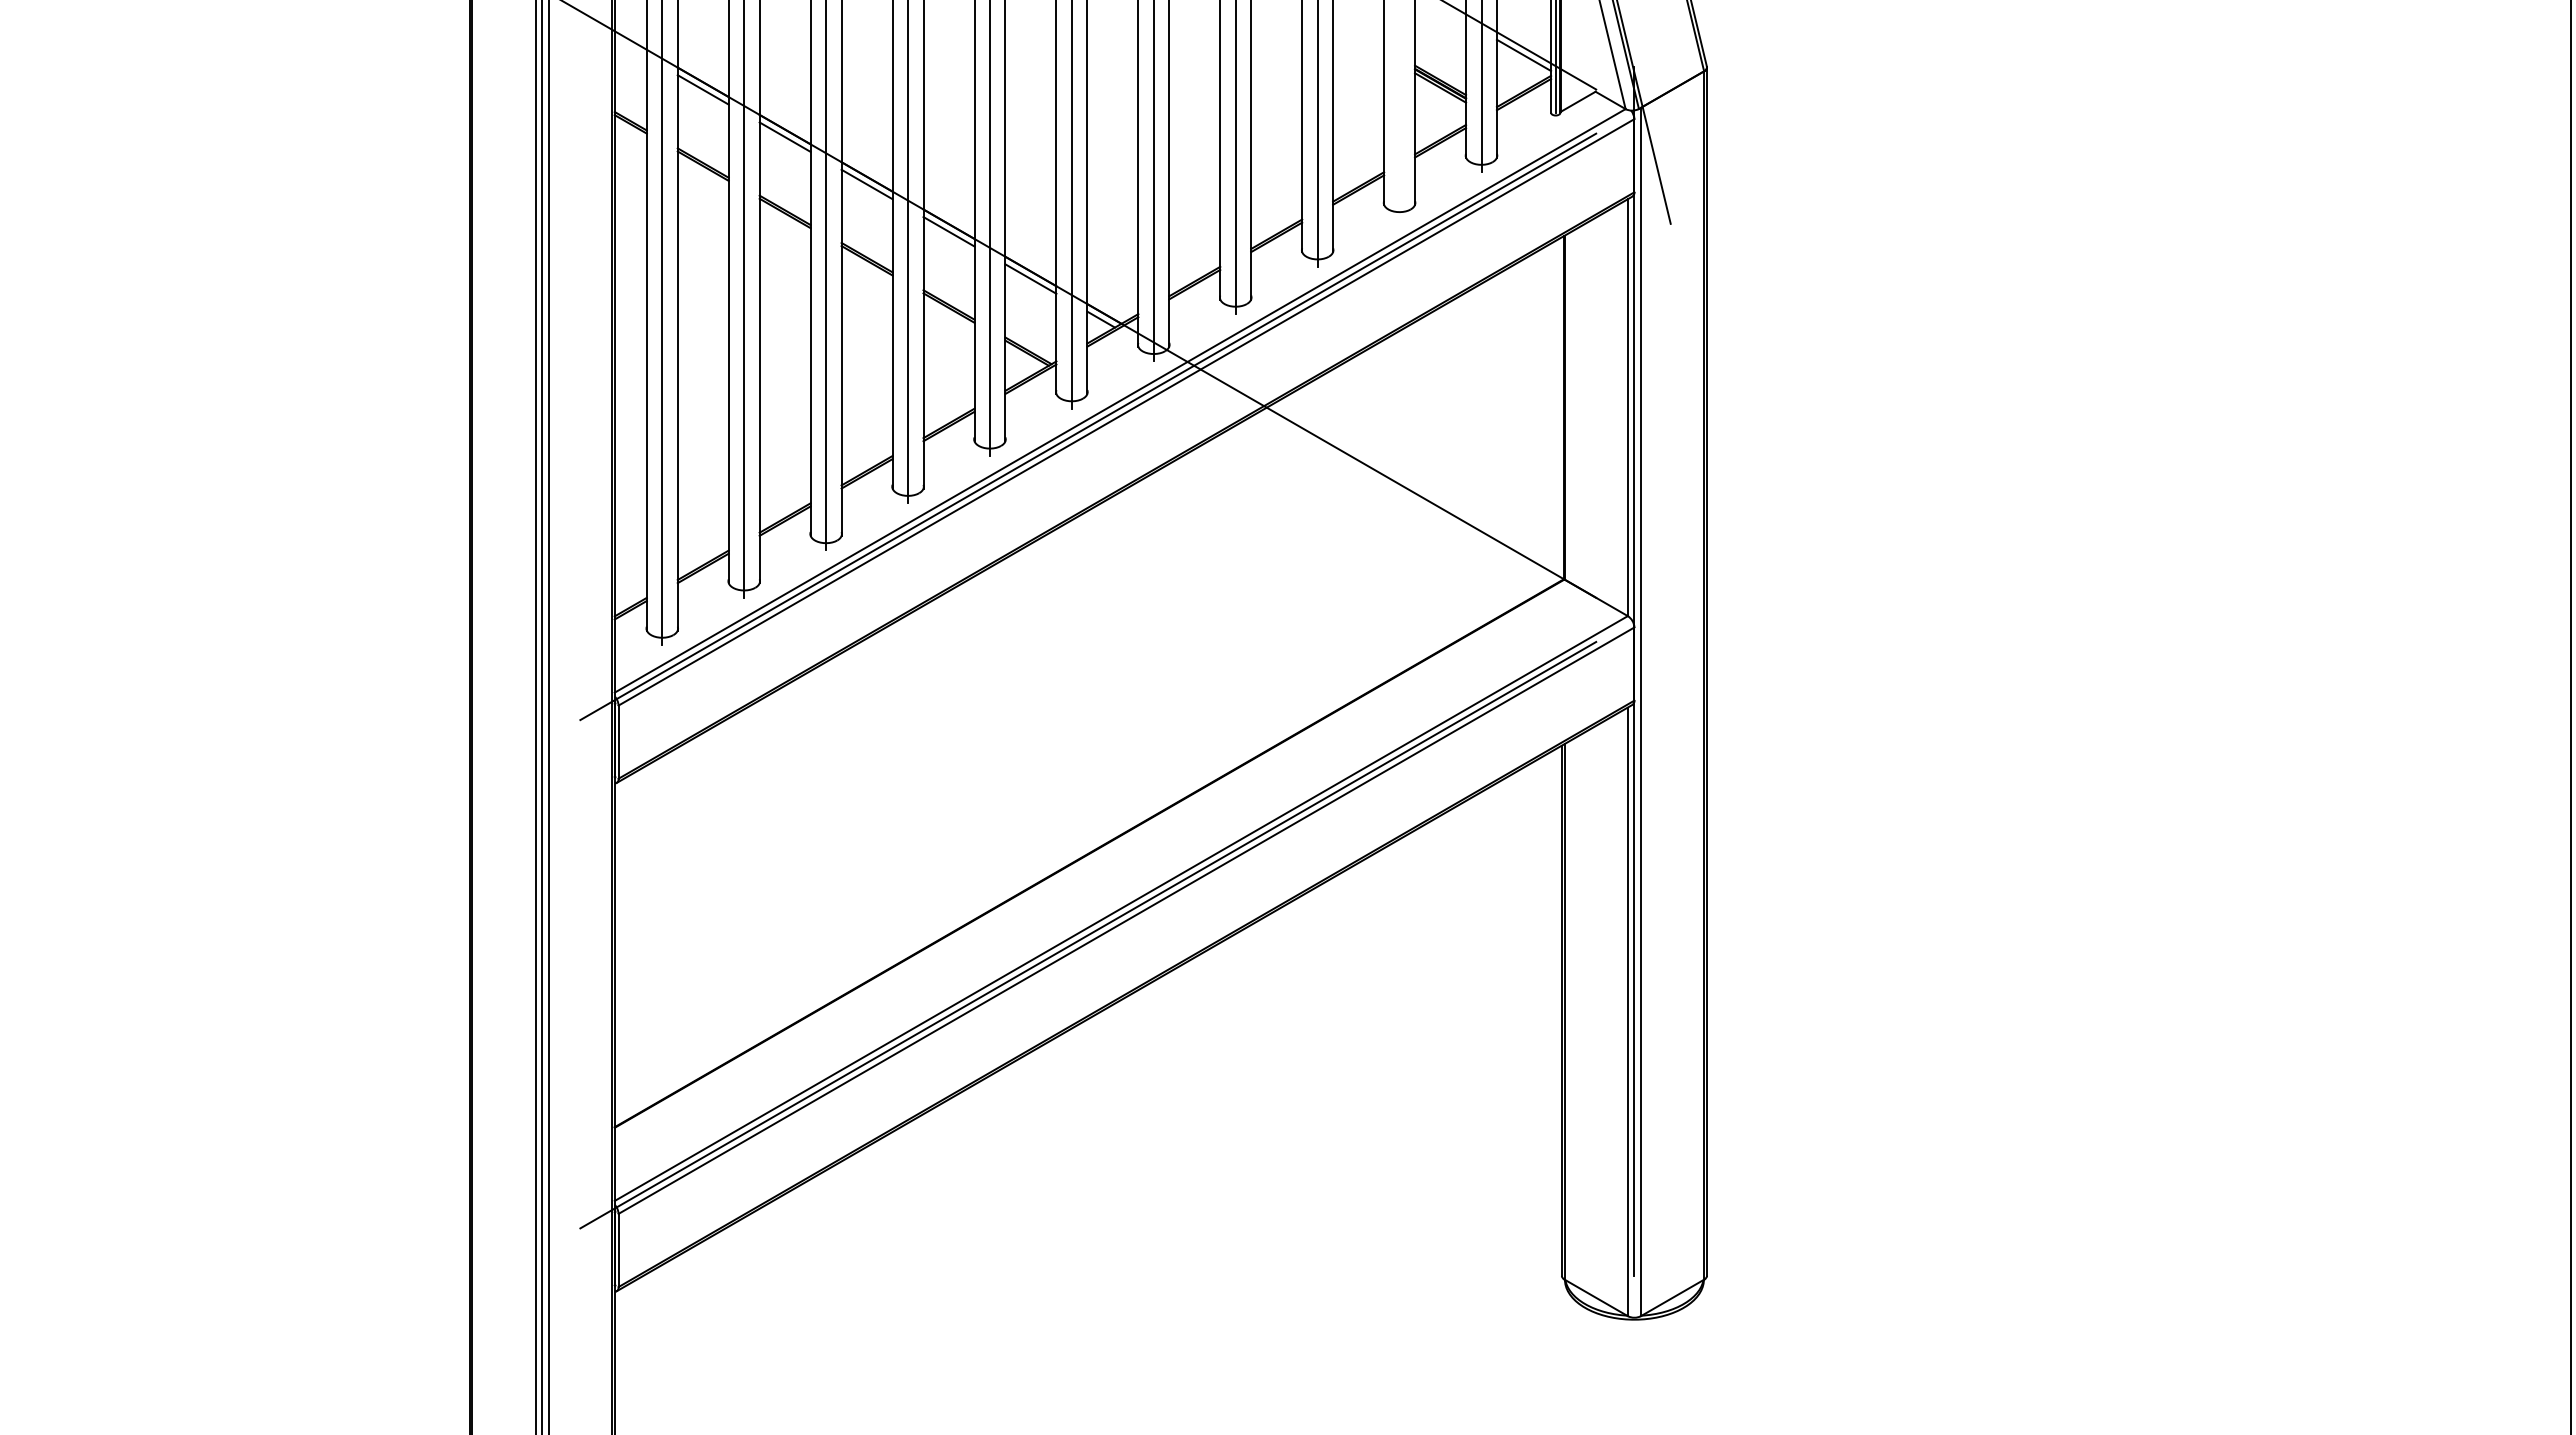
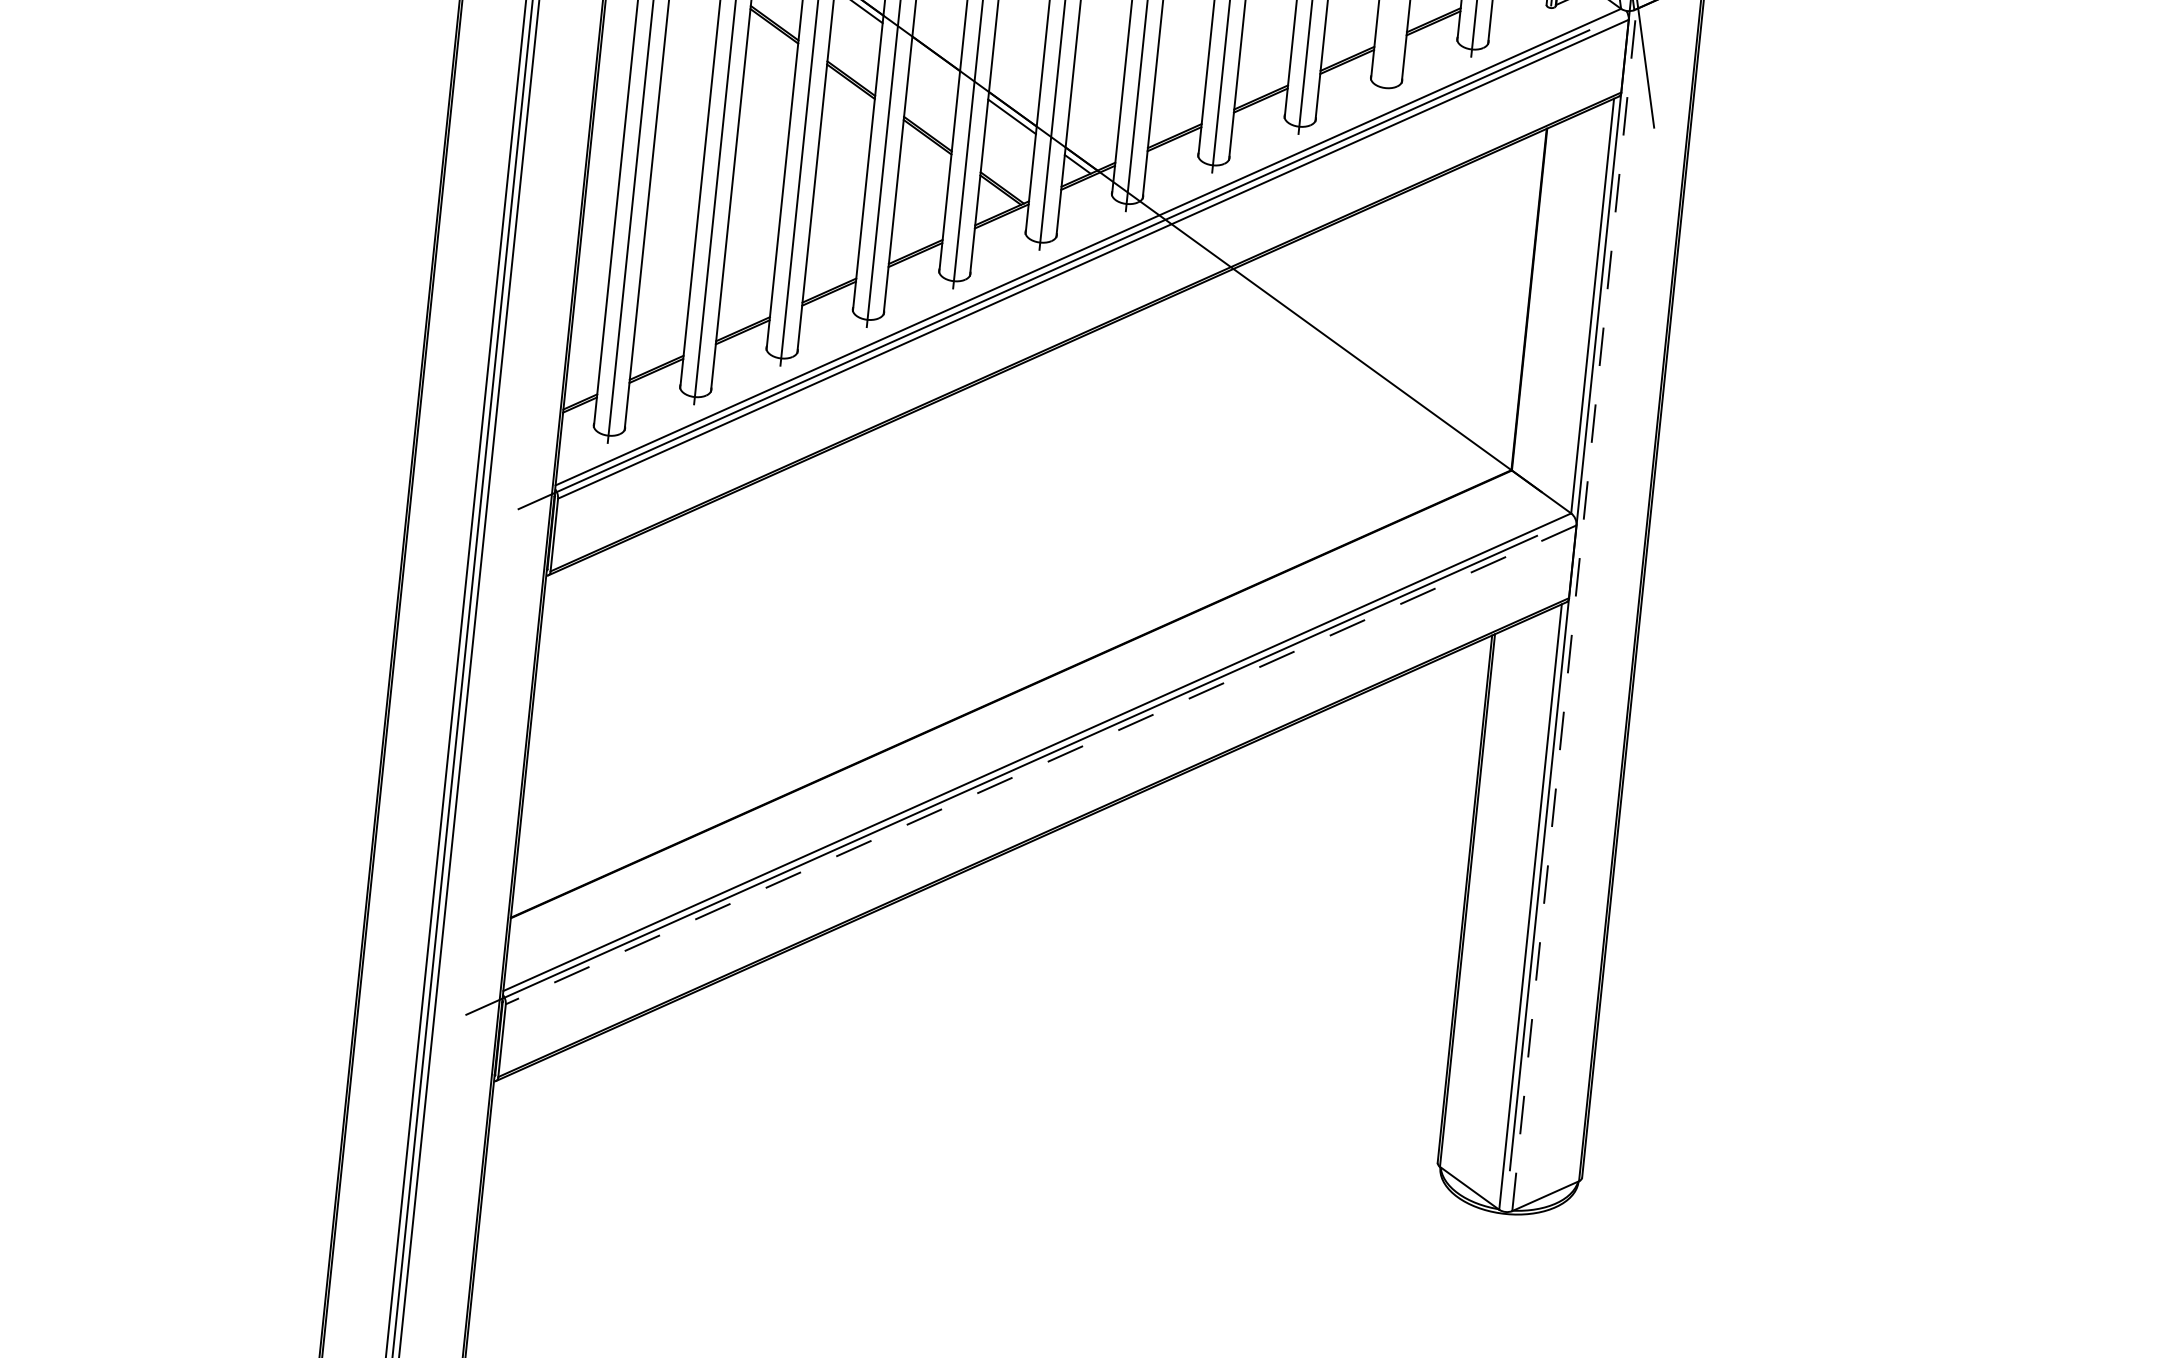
line: (948, 231) -> (934, 61), removed
line: (1640, 711) -> (1573, 609), solid -> dashed
line: (1126, 920) -> (1041, 764), solid -> dashed

